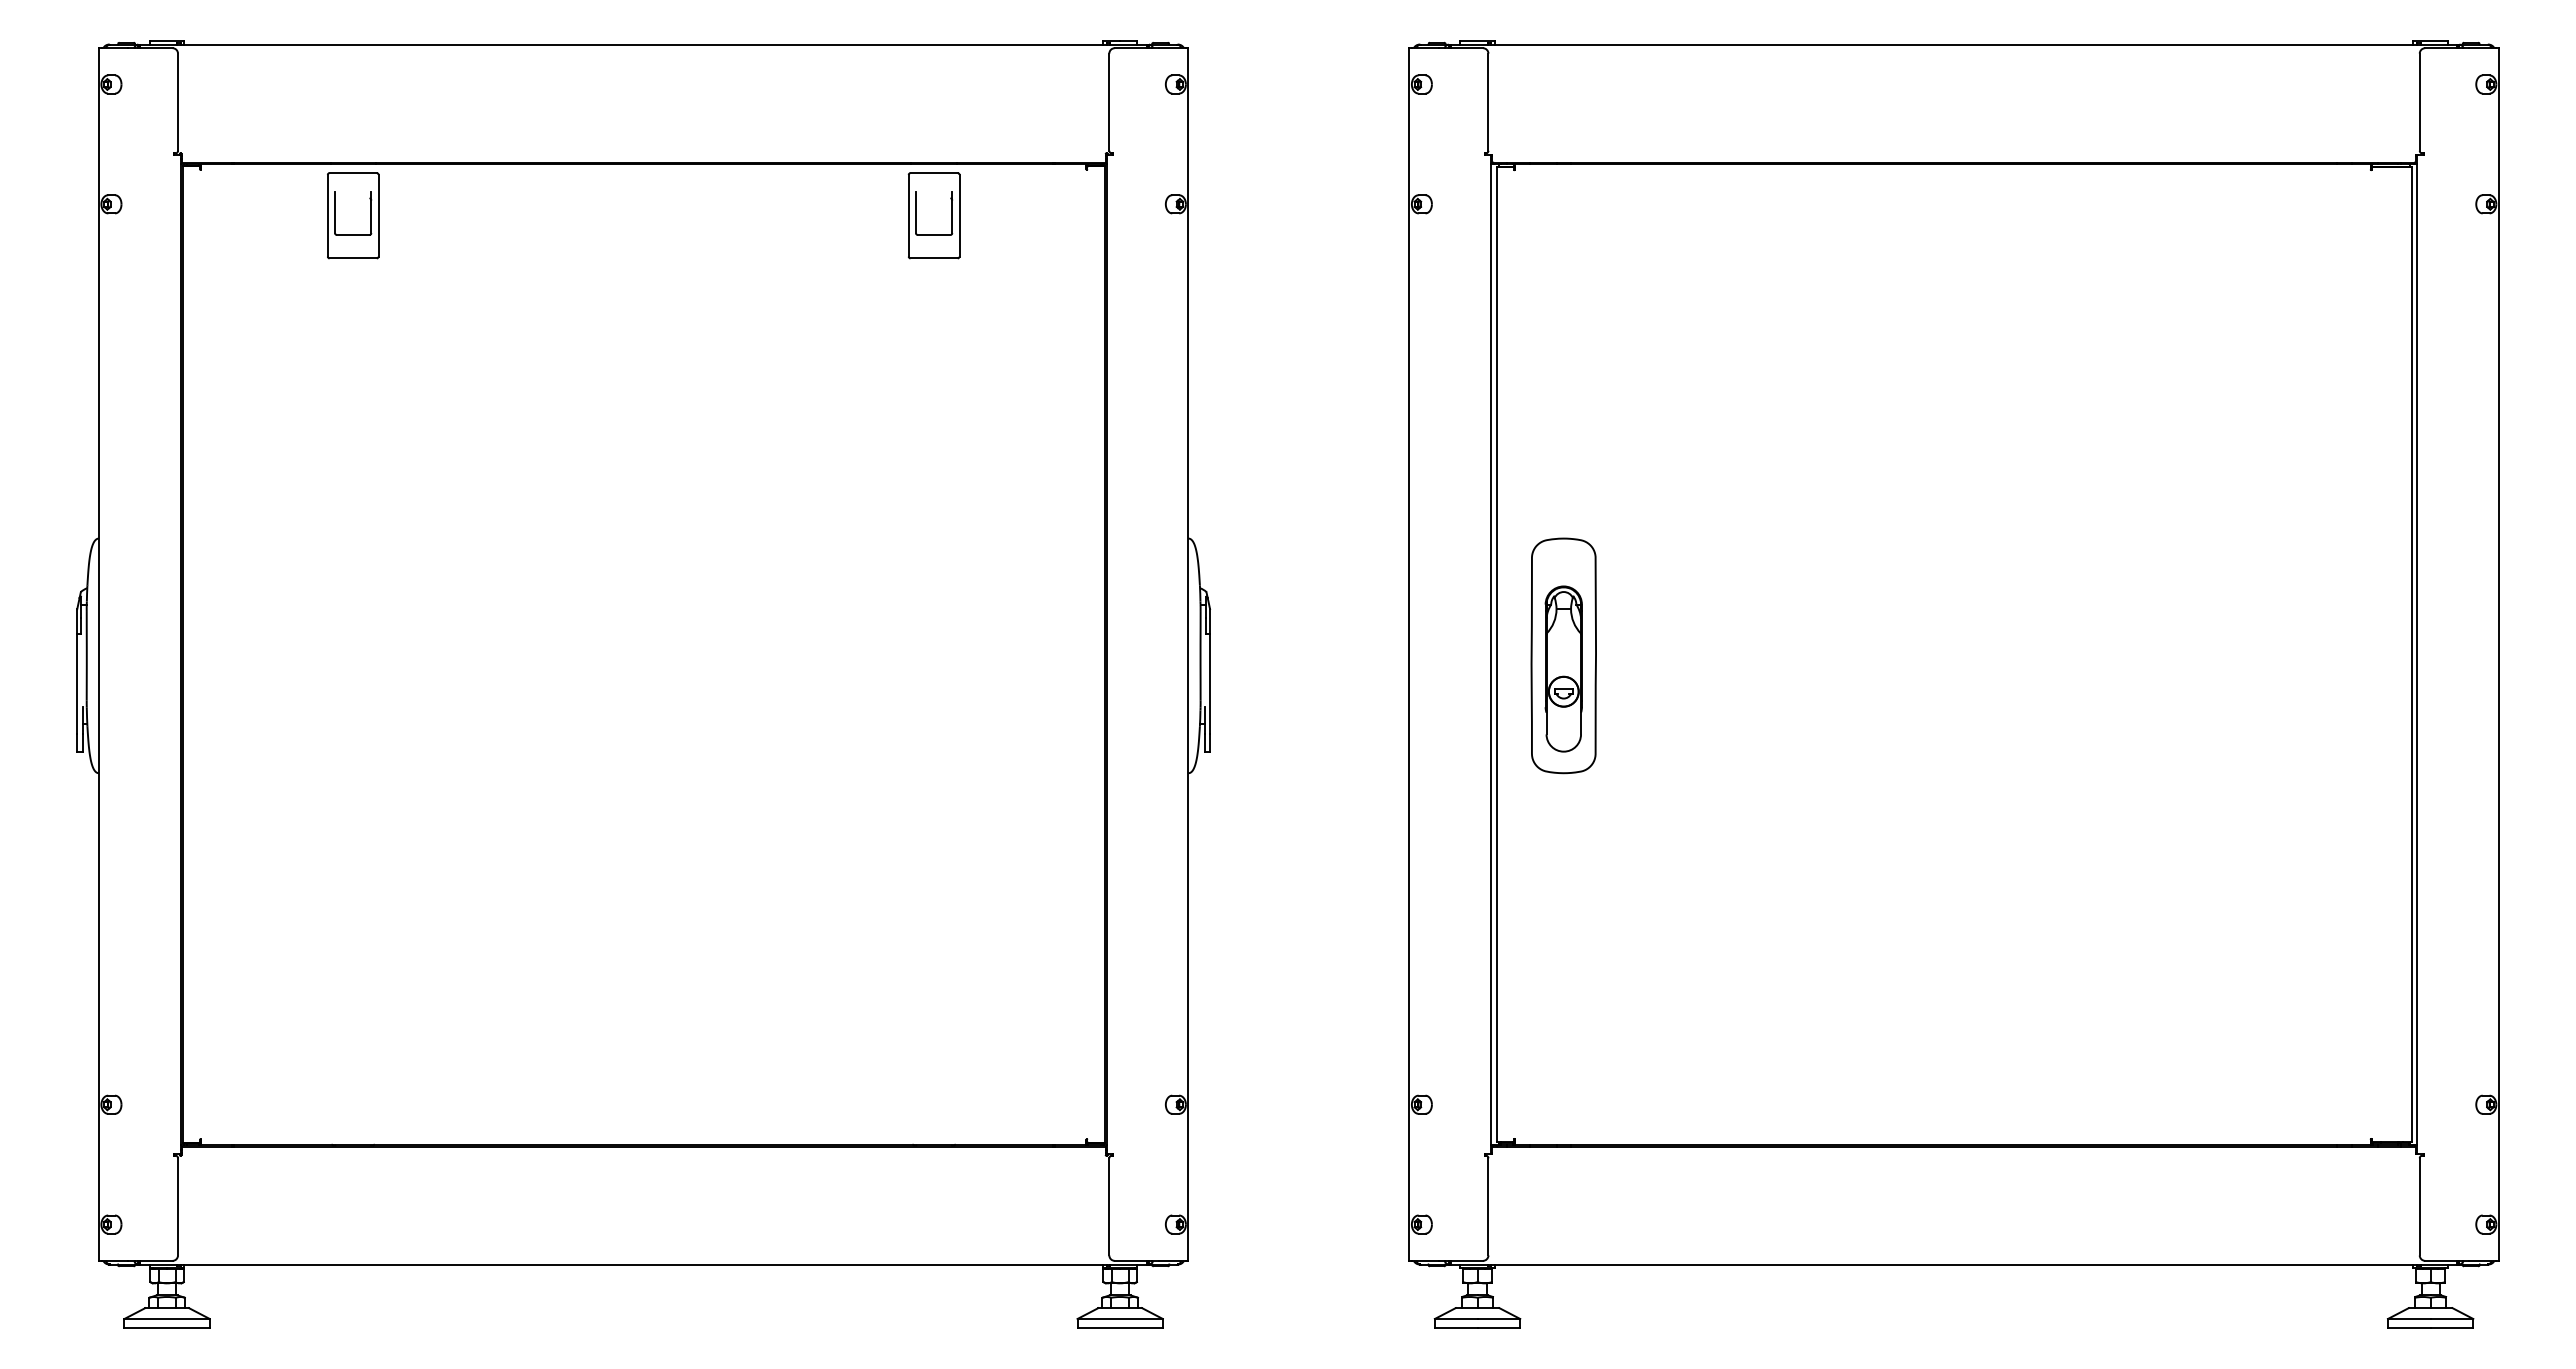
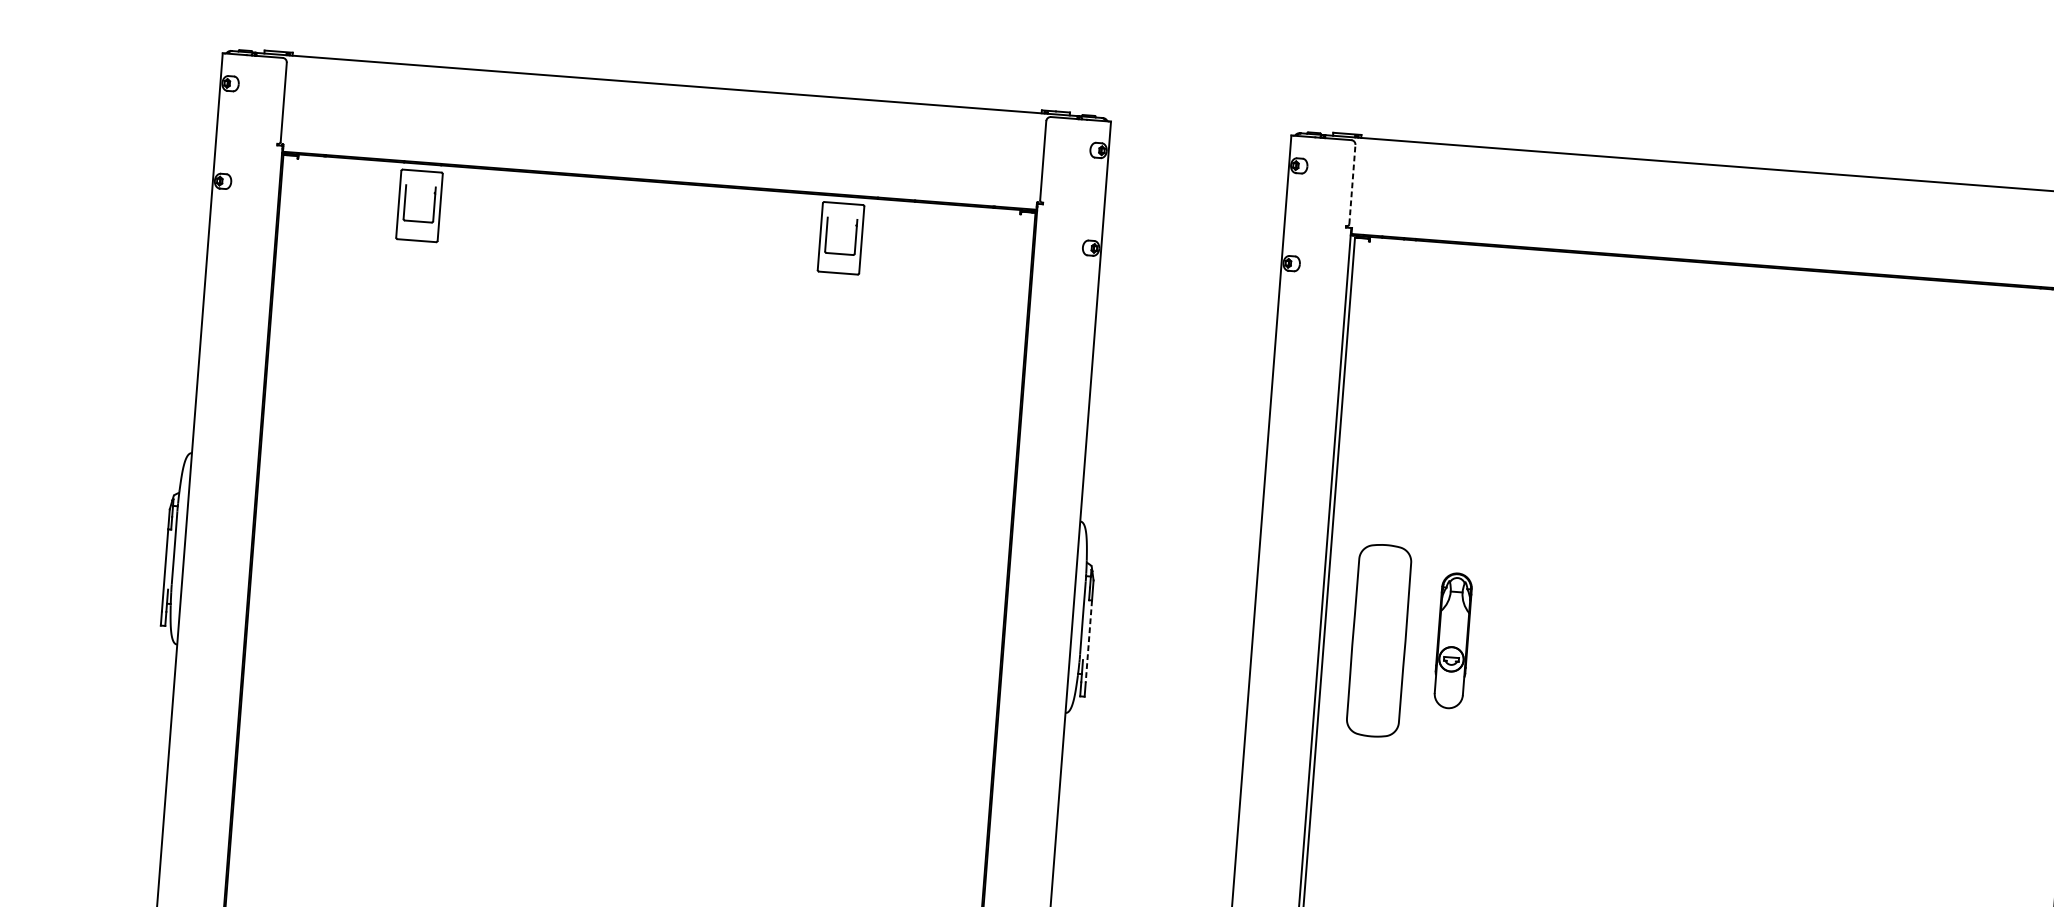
line: (1488, 102) -> (1352, 184), solid -> dashed
part: (933, 215) -> (840, 238), moved
part: (1563, 668) -> (1452, 640), moved
line: (1210, 684) -> (1089, 641), solid -> dashed

